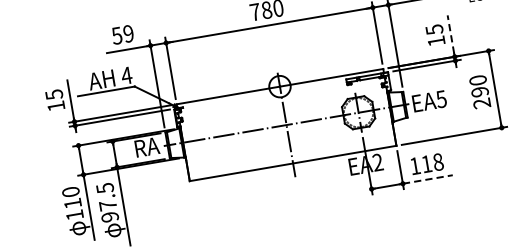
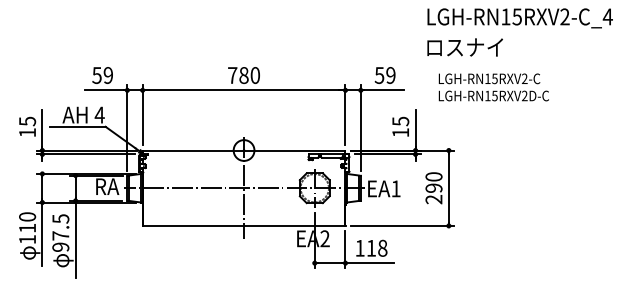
line: (450, 34) -> (415, 128), dashed -> solid
text: (440, 98) -> (395, 188), EA5 -> EA1
line: (428, 179) -> (370, 263), dashed -> solid

